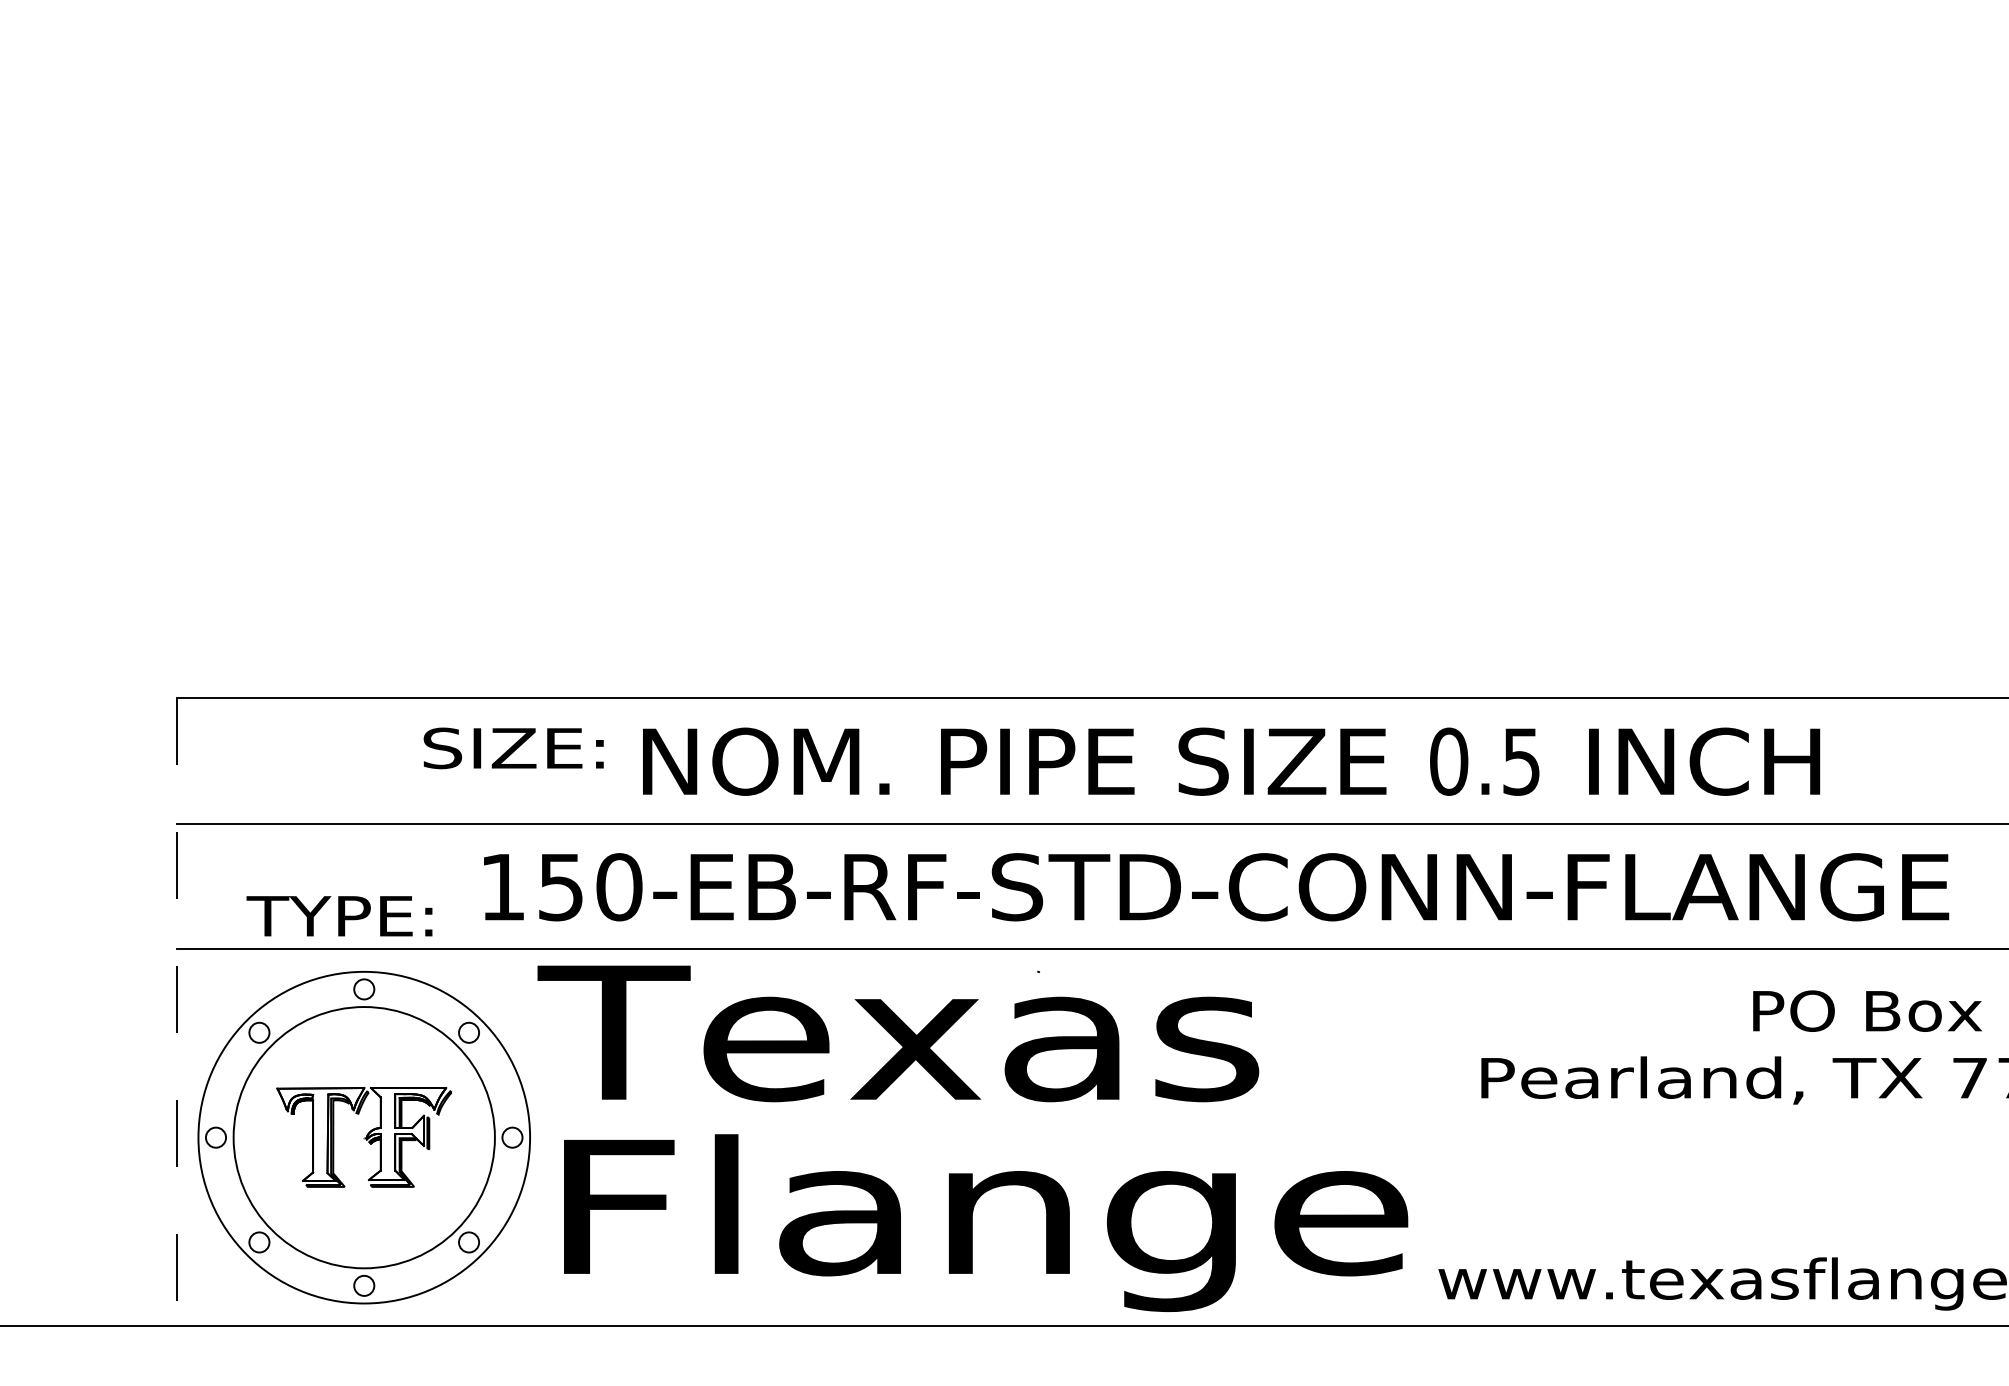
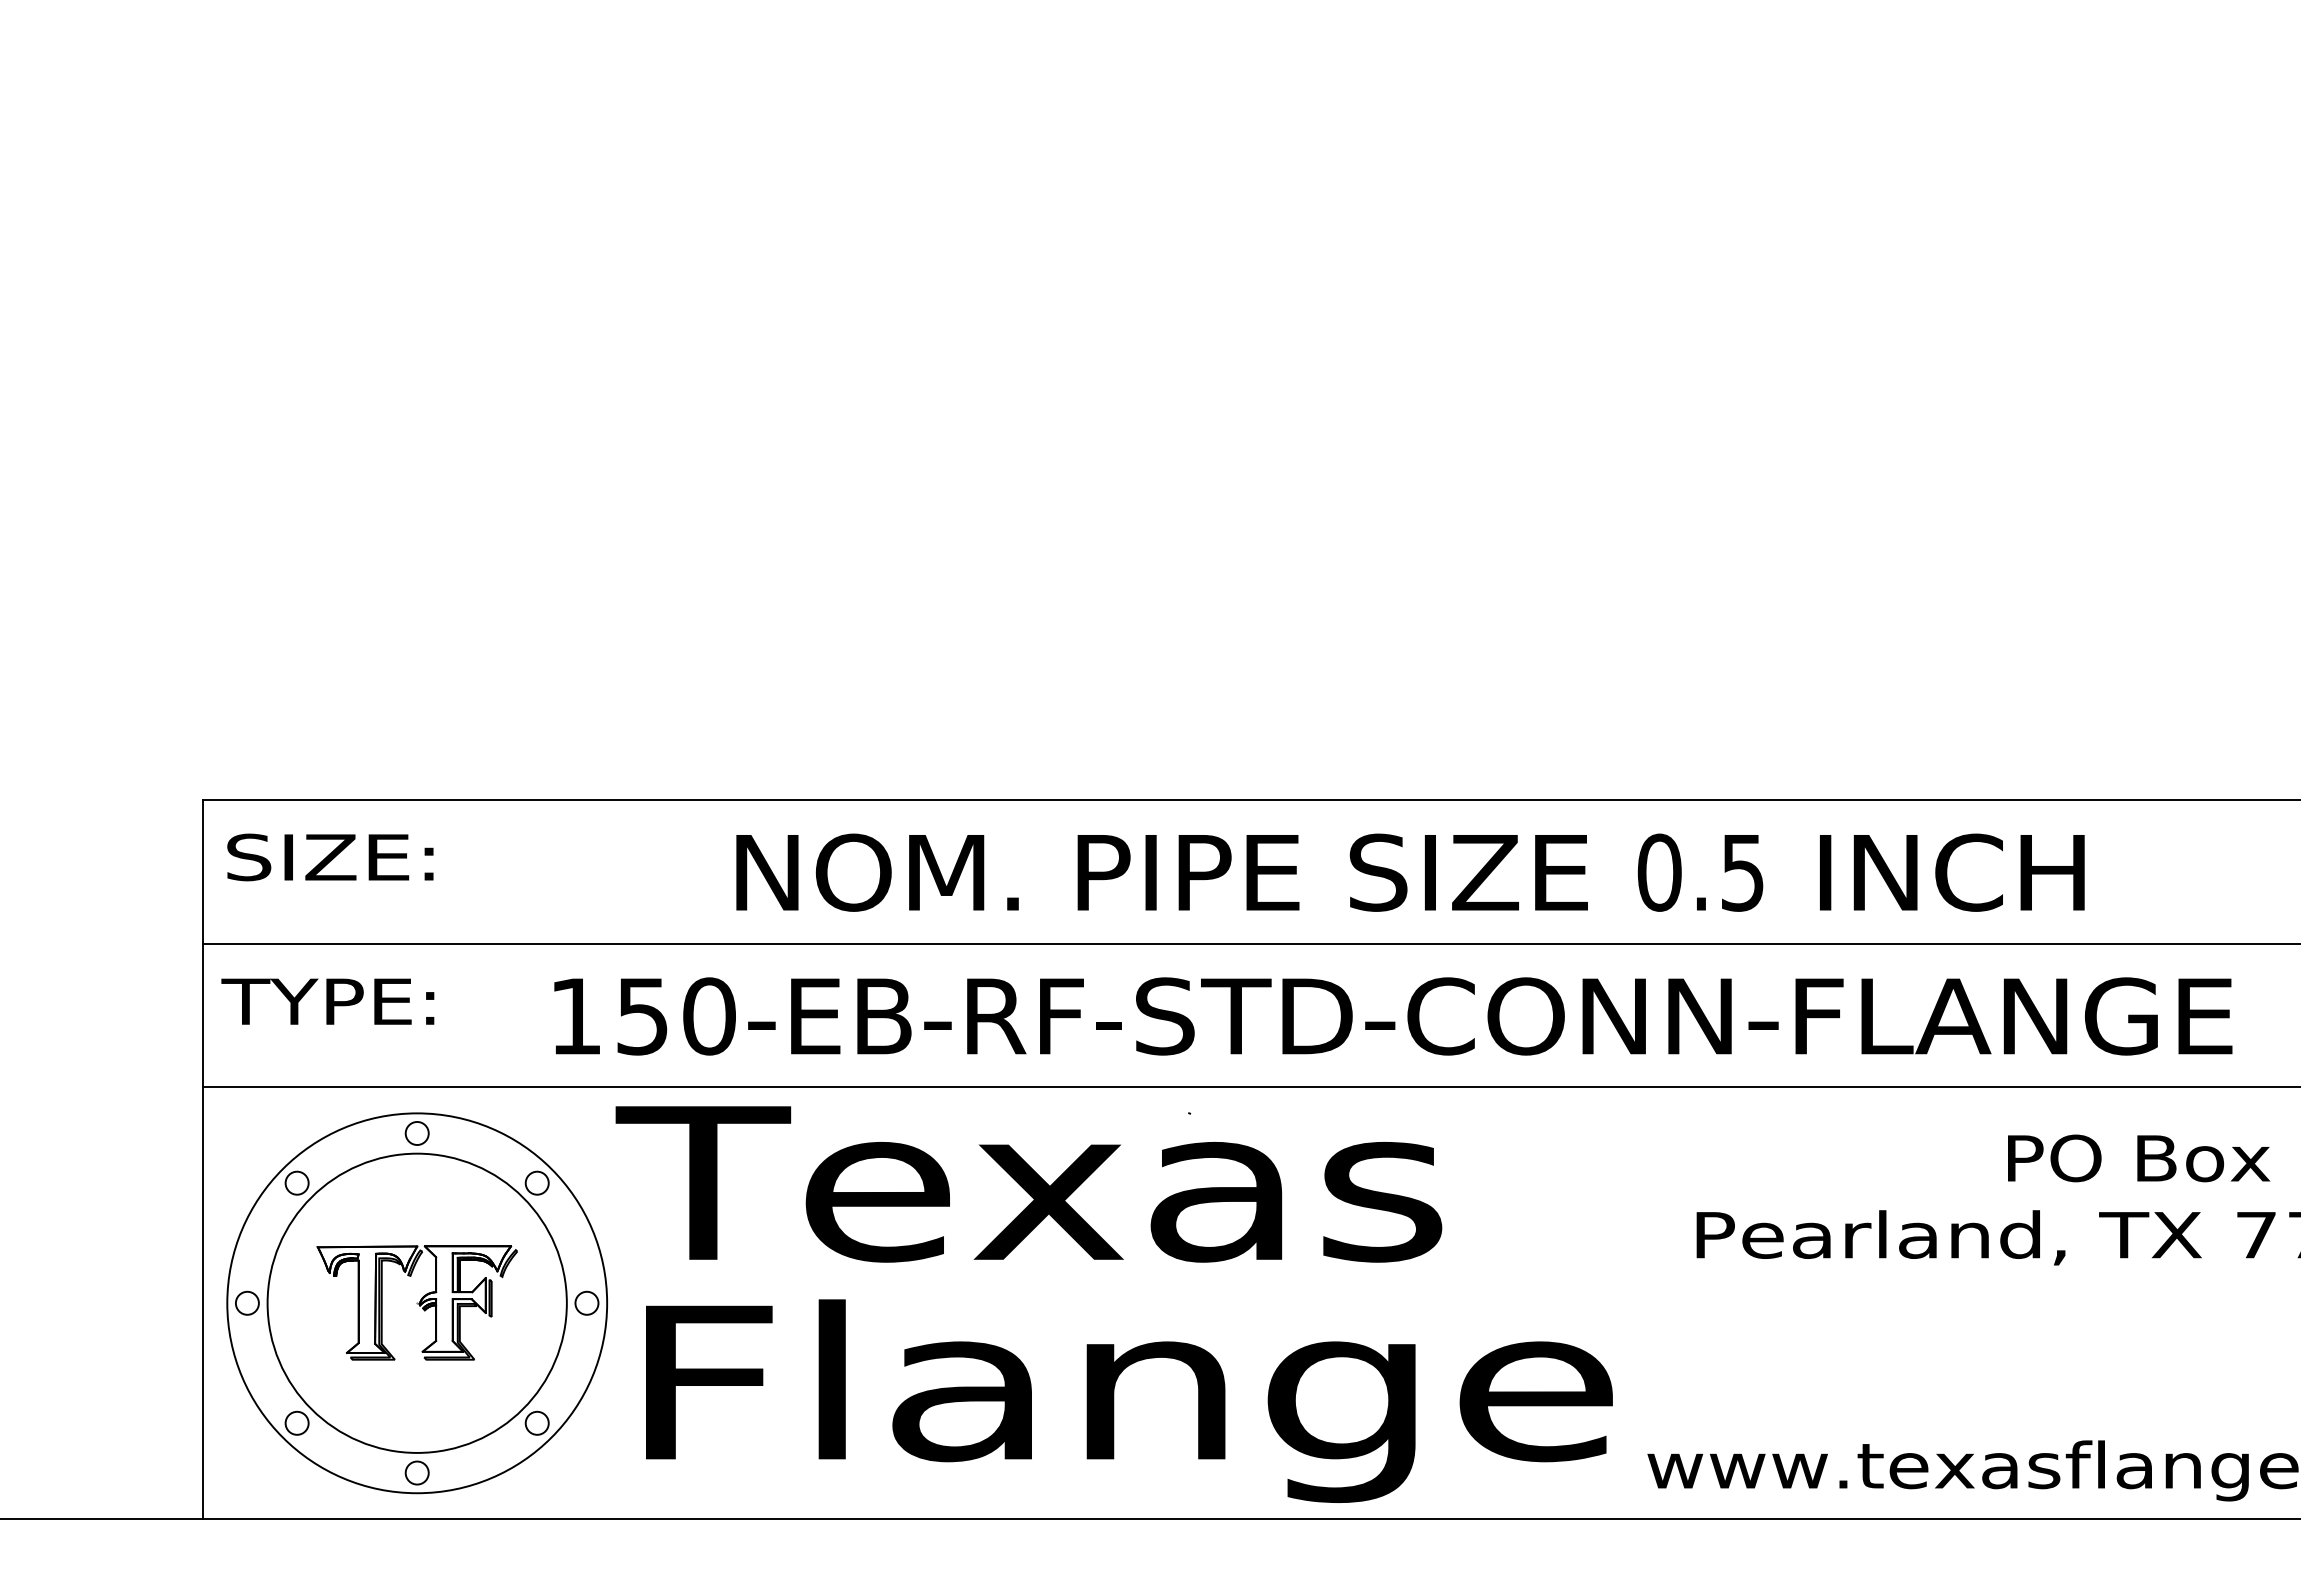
text: (513, 748) -> (330, 857), moved
text: (339, 916) -> (327, 1001), moved
line: (176, 1012) -> (202, 1159), dashed -> solid

